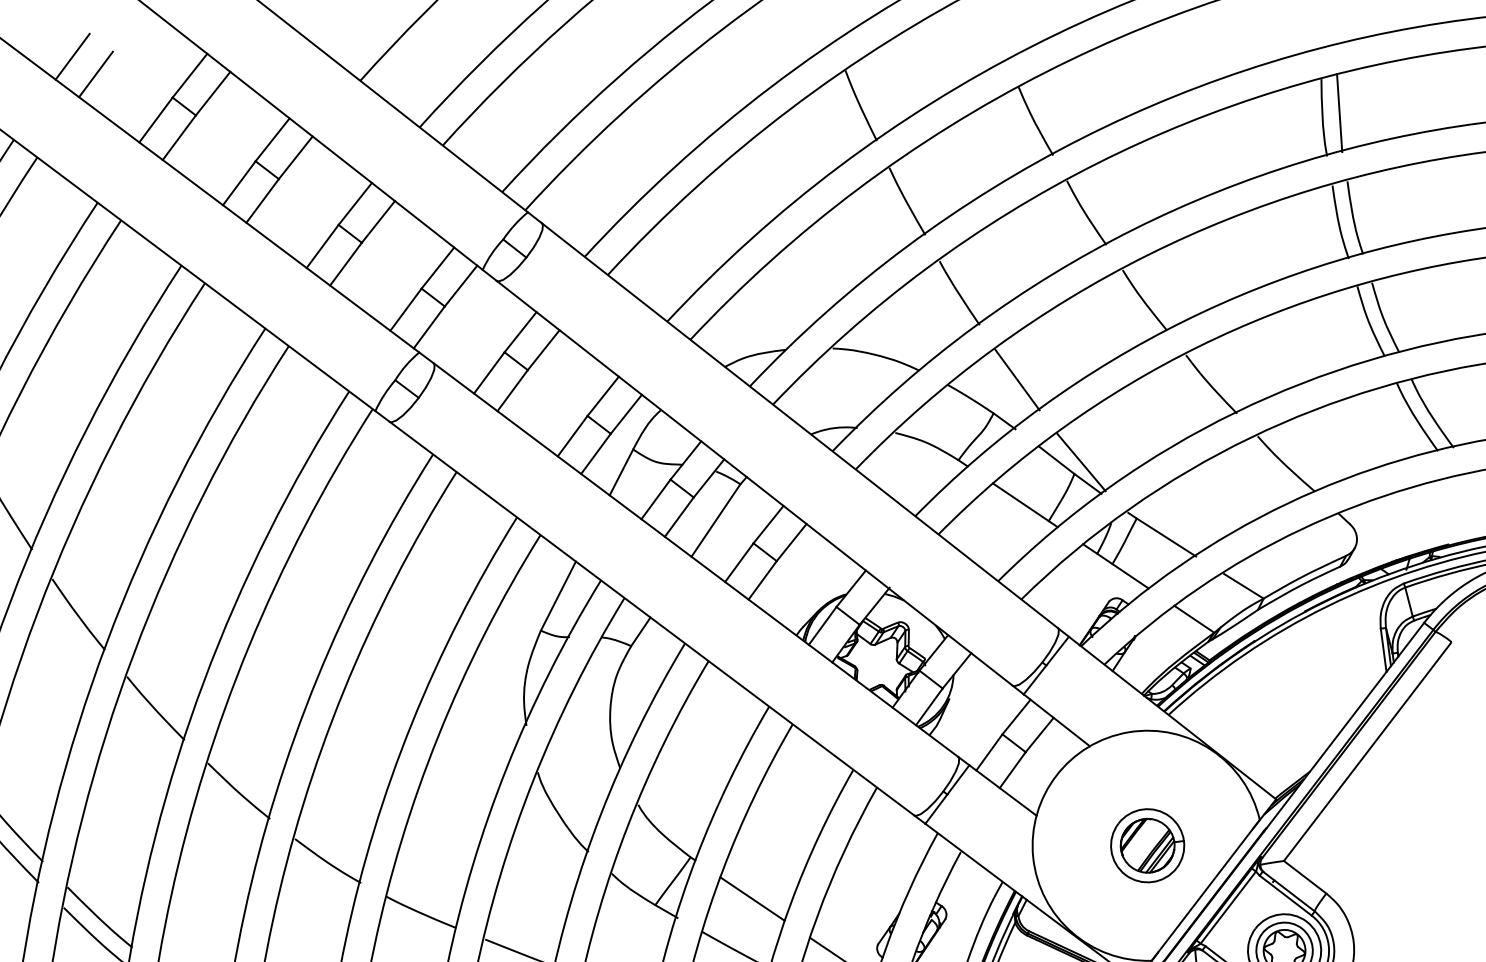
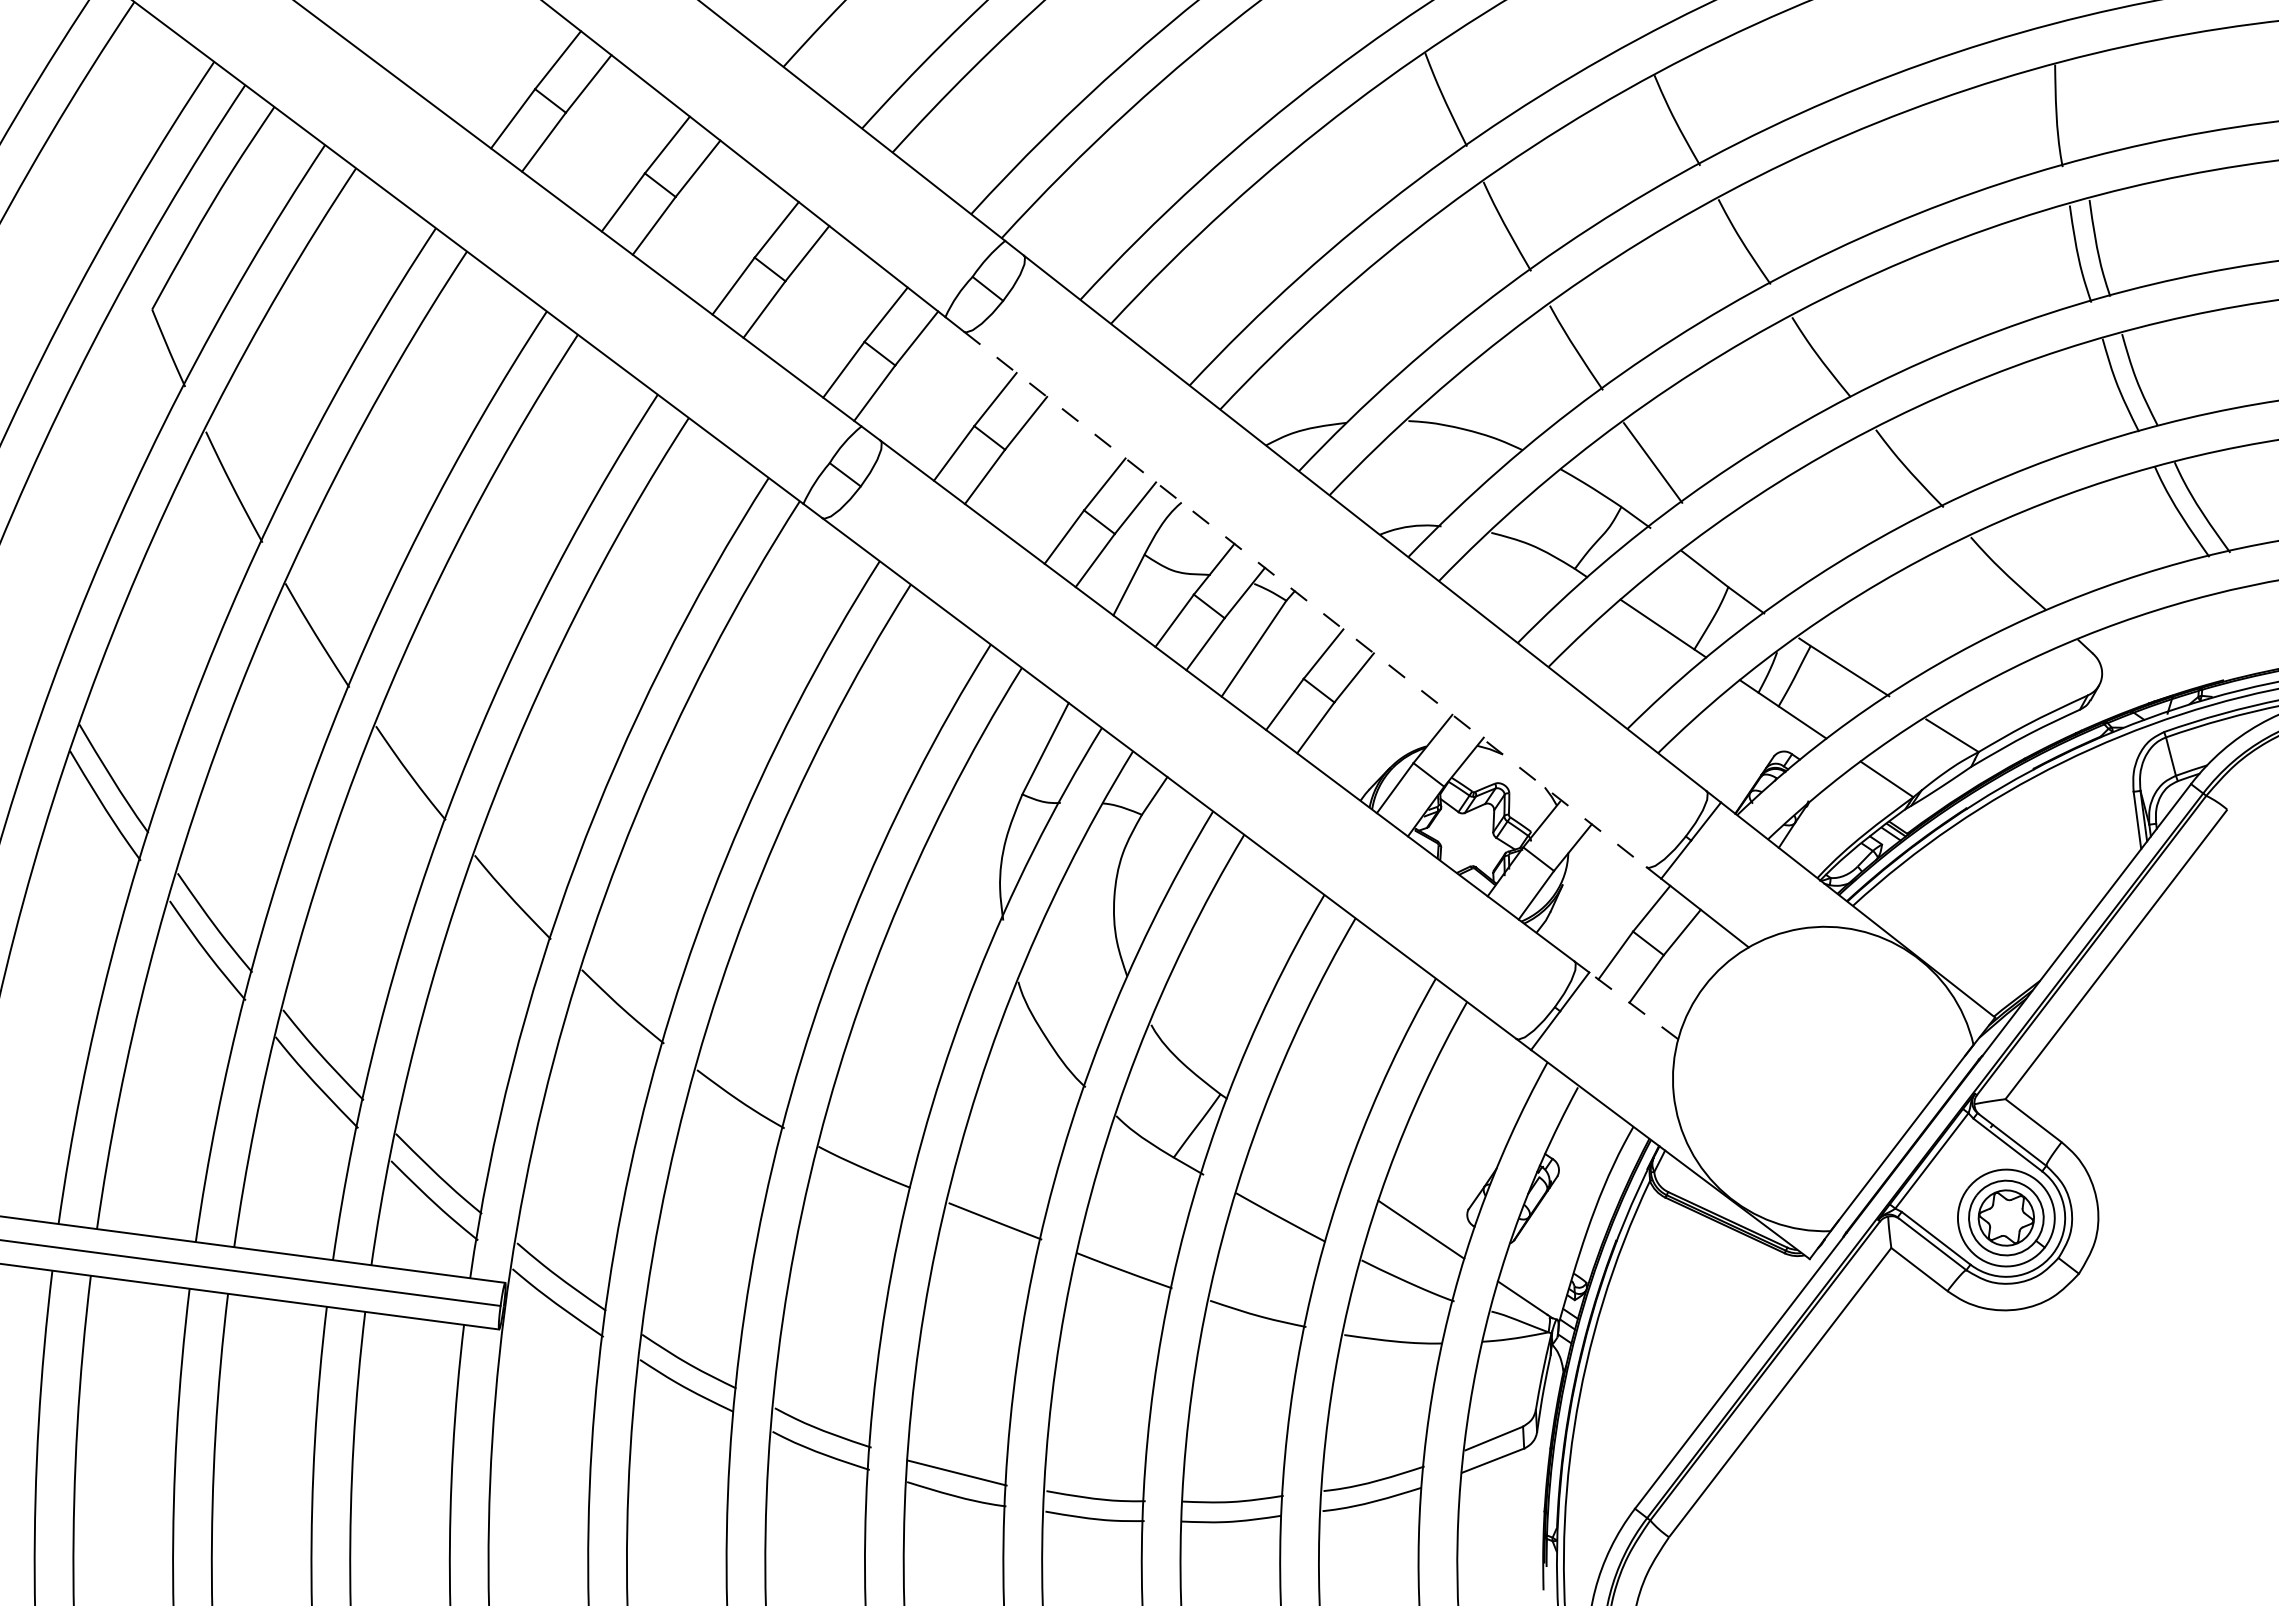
line: (72, 56) -> (402, 34), removed
line: (95, 74) -> (433, 58), removed
line: (1339, 112) -> (2078, 109), removed
line: (1081, 462) -> (1737, 571), removed
line: (754, 483) -> (1305, 599), solid -> dashed
line: (1002, 790) -> (1633, 1005), solid -> dashed
part: (1147, 845) -> (1824, 1078), removed
line: (752, 899) -> (1302, 1149), removed

